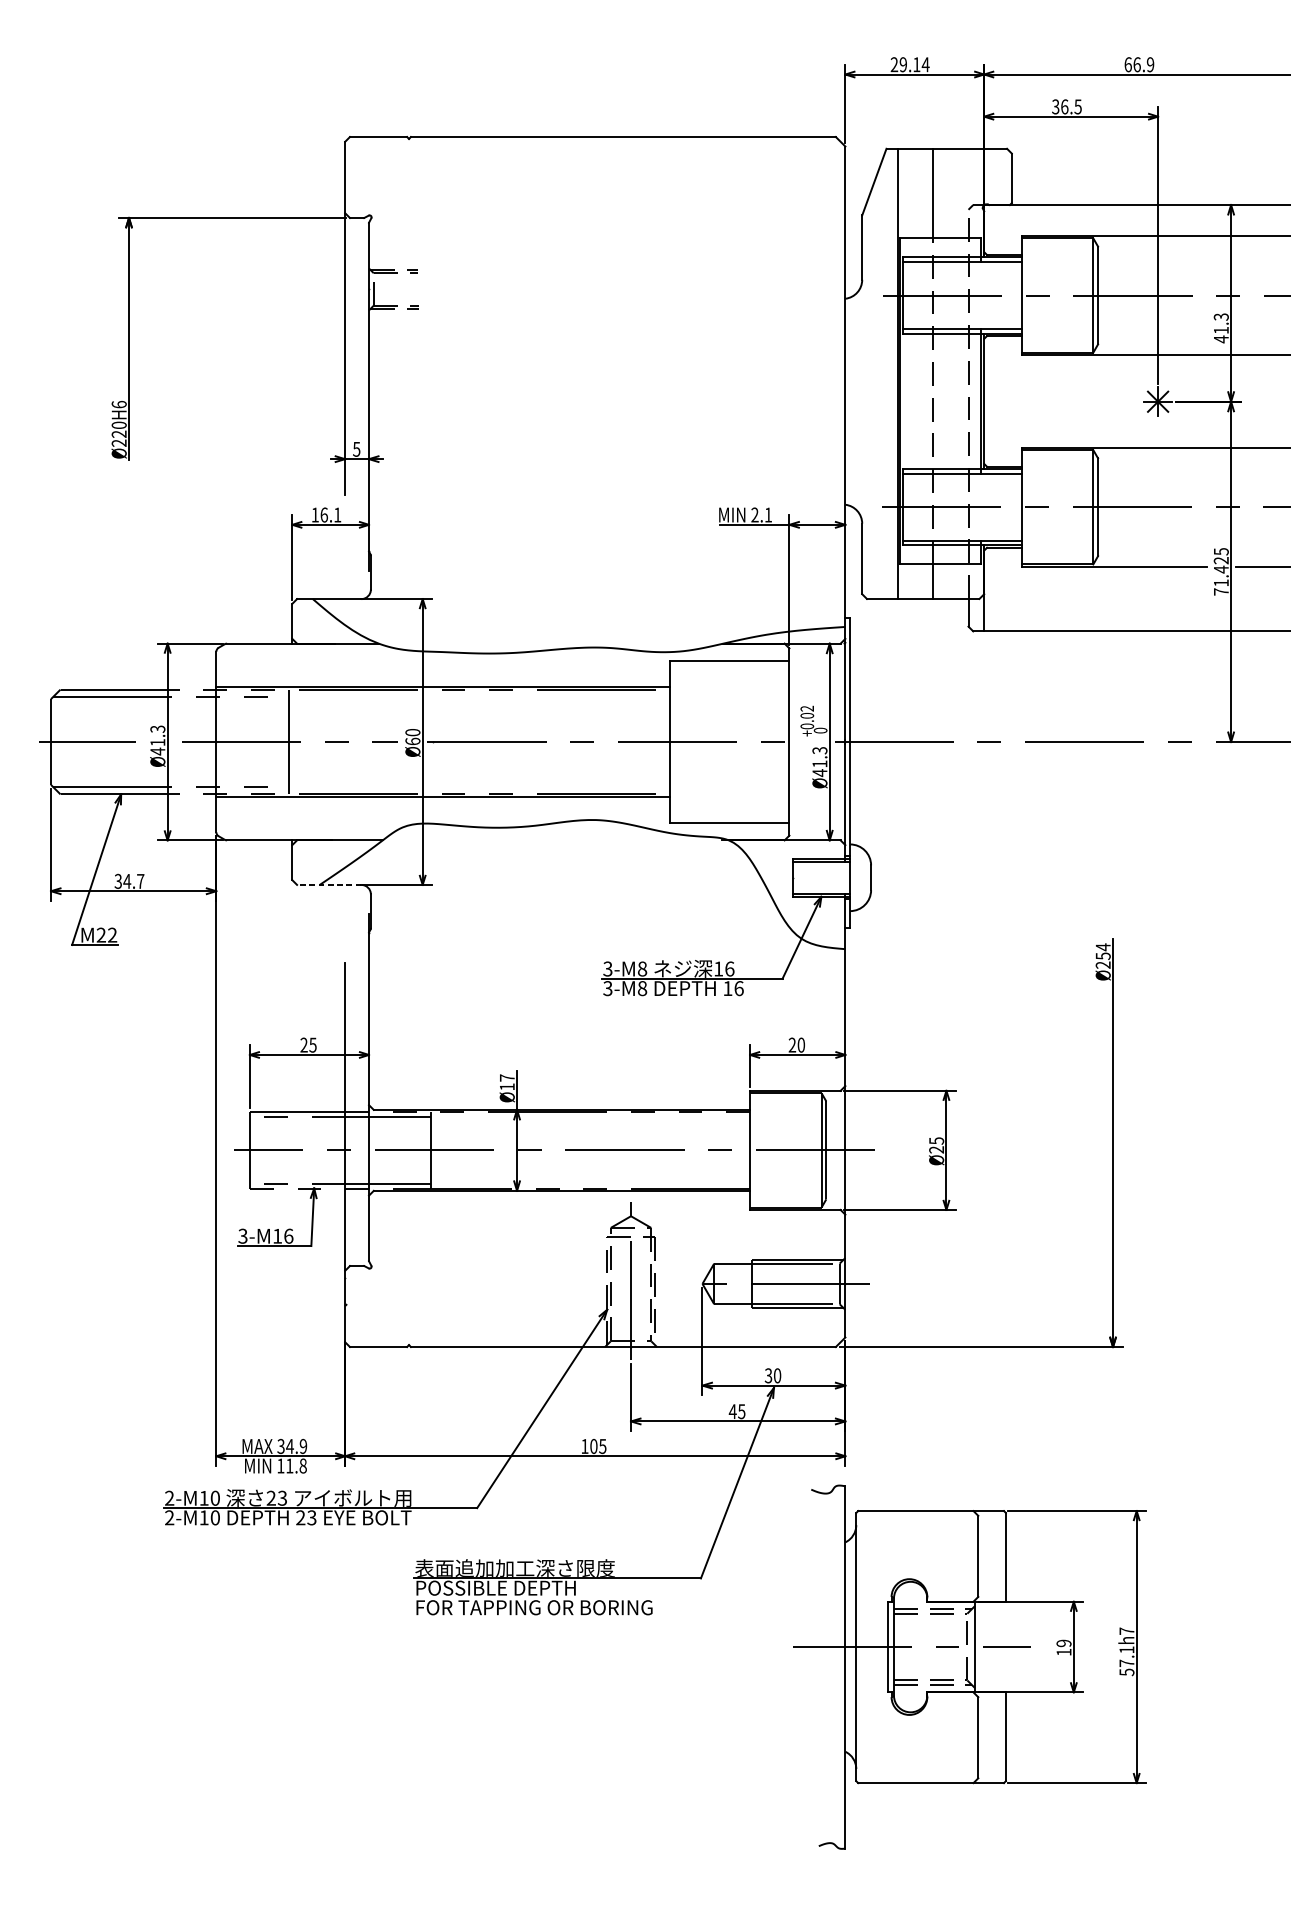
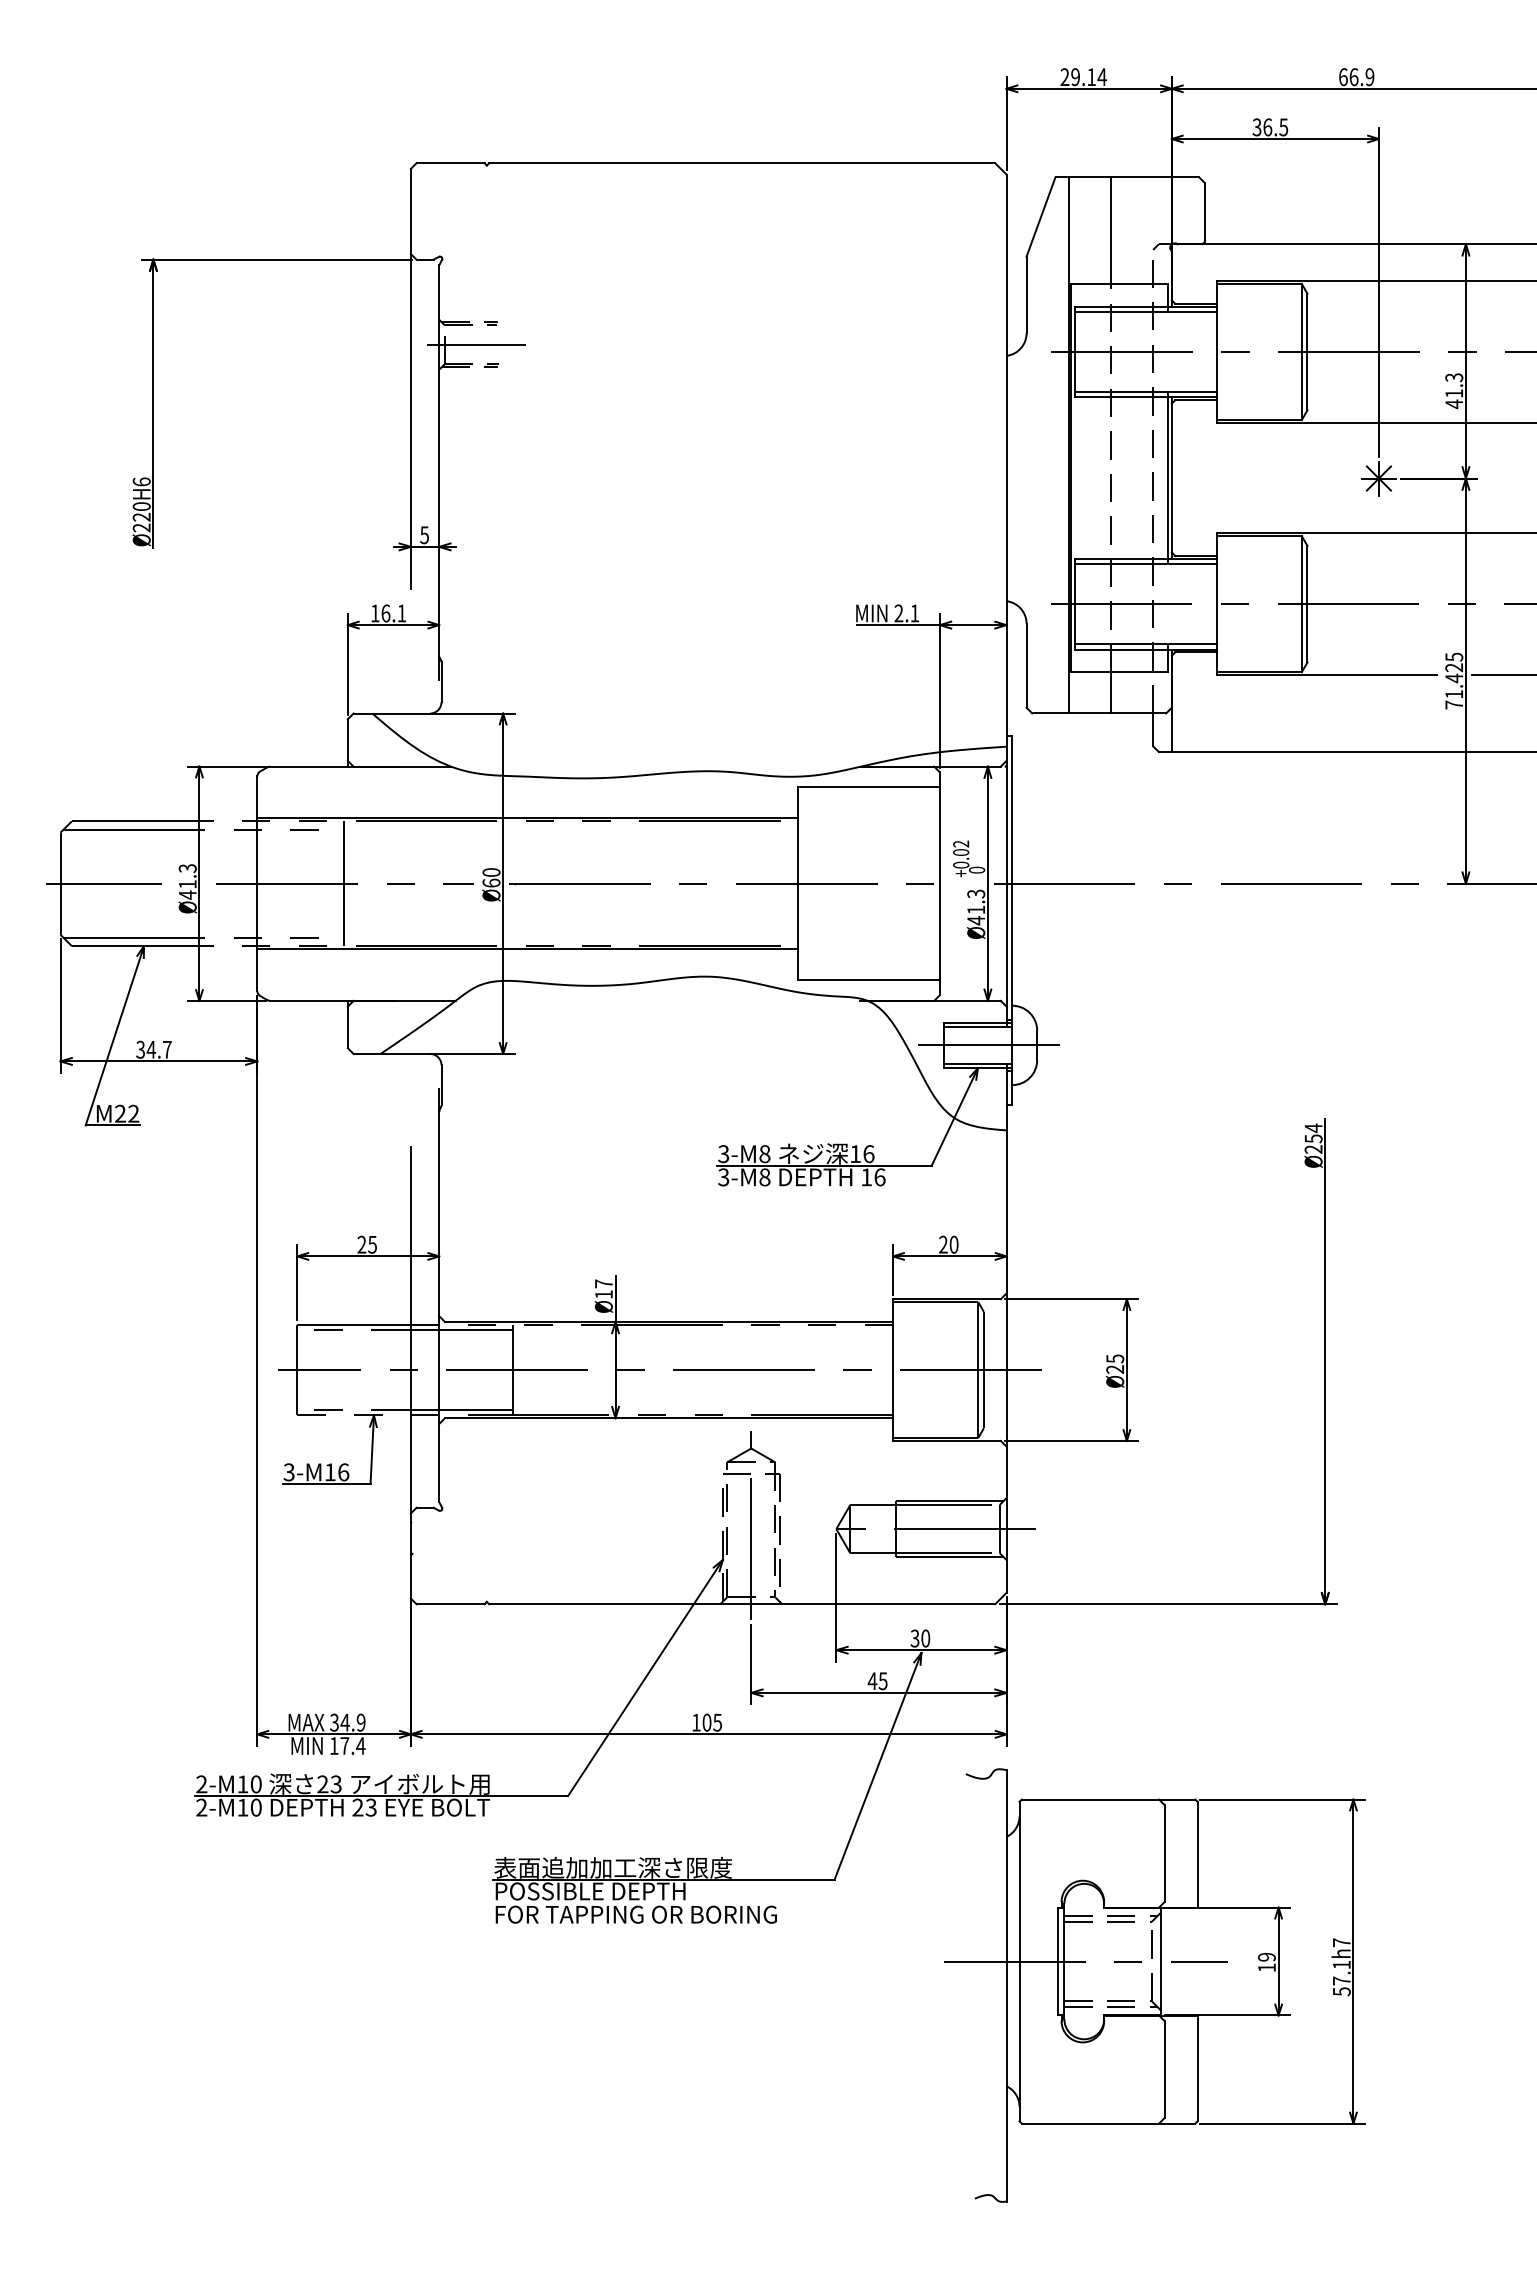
line: (400, 289) -> (476, 344), added
line: (832, 877) -> (991, 1045), added
line: (328, 884) -> (391, 1053), dashed -> solid
text: (296, 1465) -> (352, 1745), 11.8 -> 17.4

